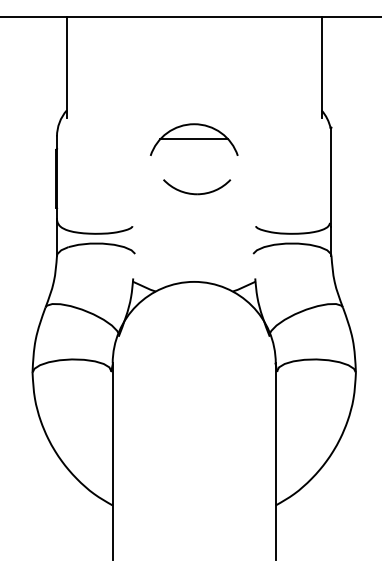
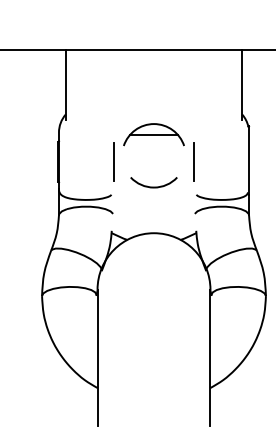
line: (135, 178) -> (113, 161), added
line: (252, 178) -> (194, 161), added
part: (196, 186) -> (153, 182), moved

